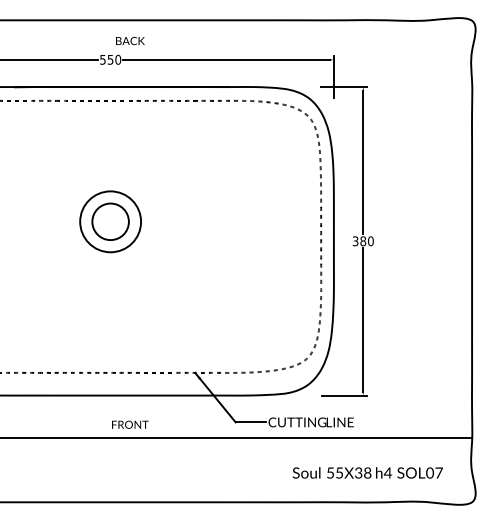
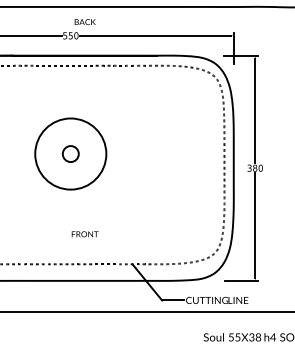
circle: (110, 221) -> (70, 153), size x0.6
circle: (110, 221) -> (70, 153), size x1.6
text: (130, 424) -> (85, 234), moved

